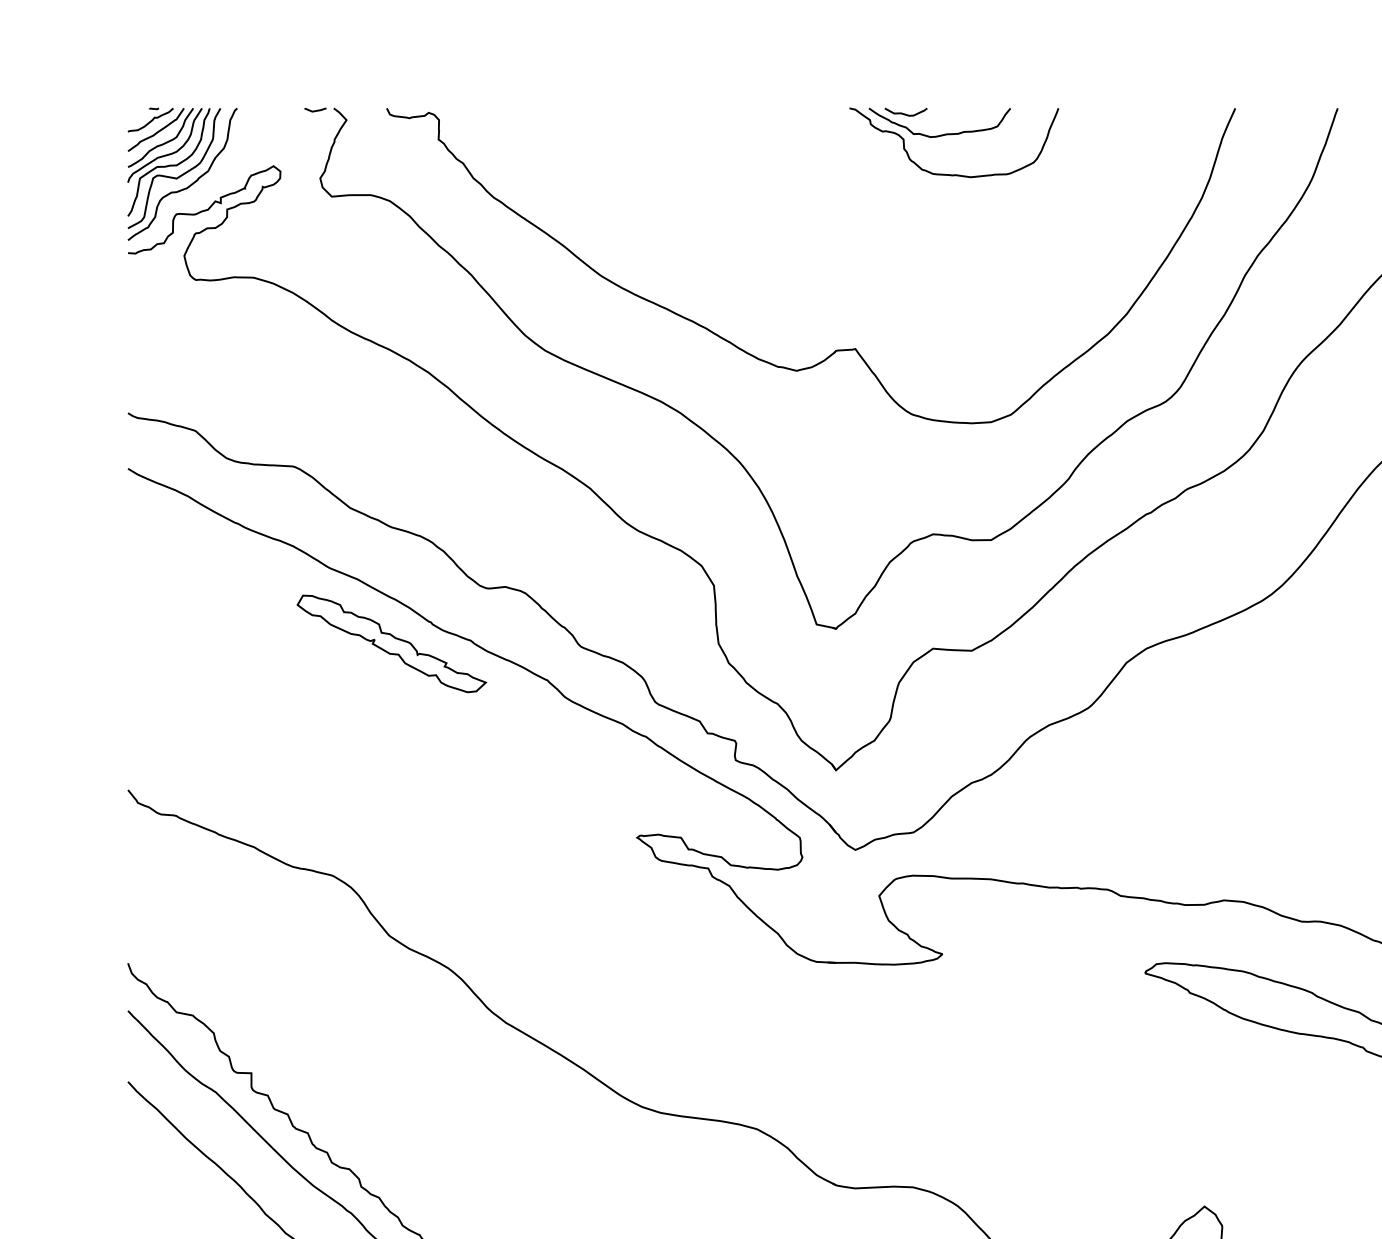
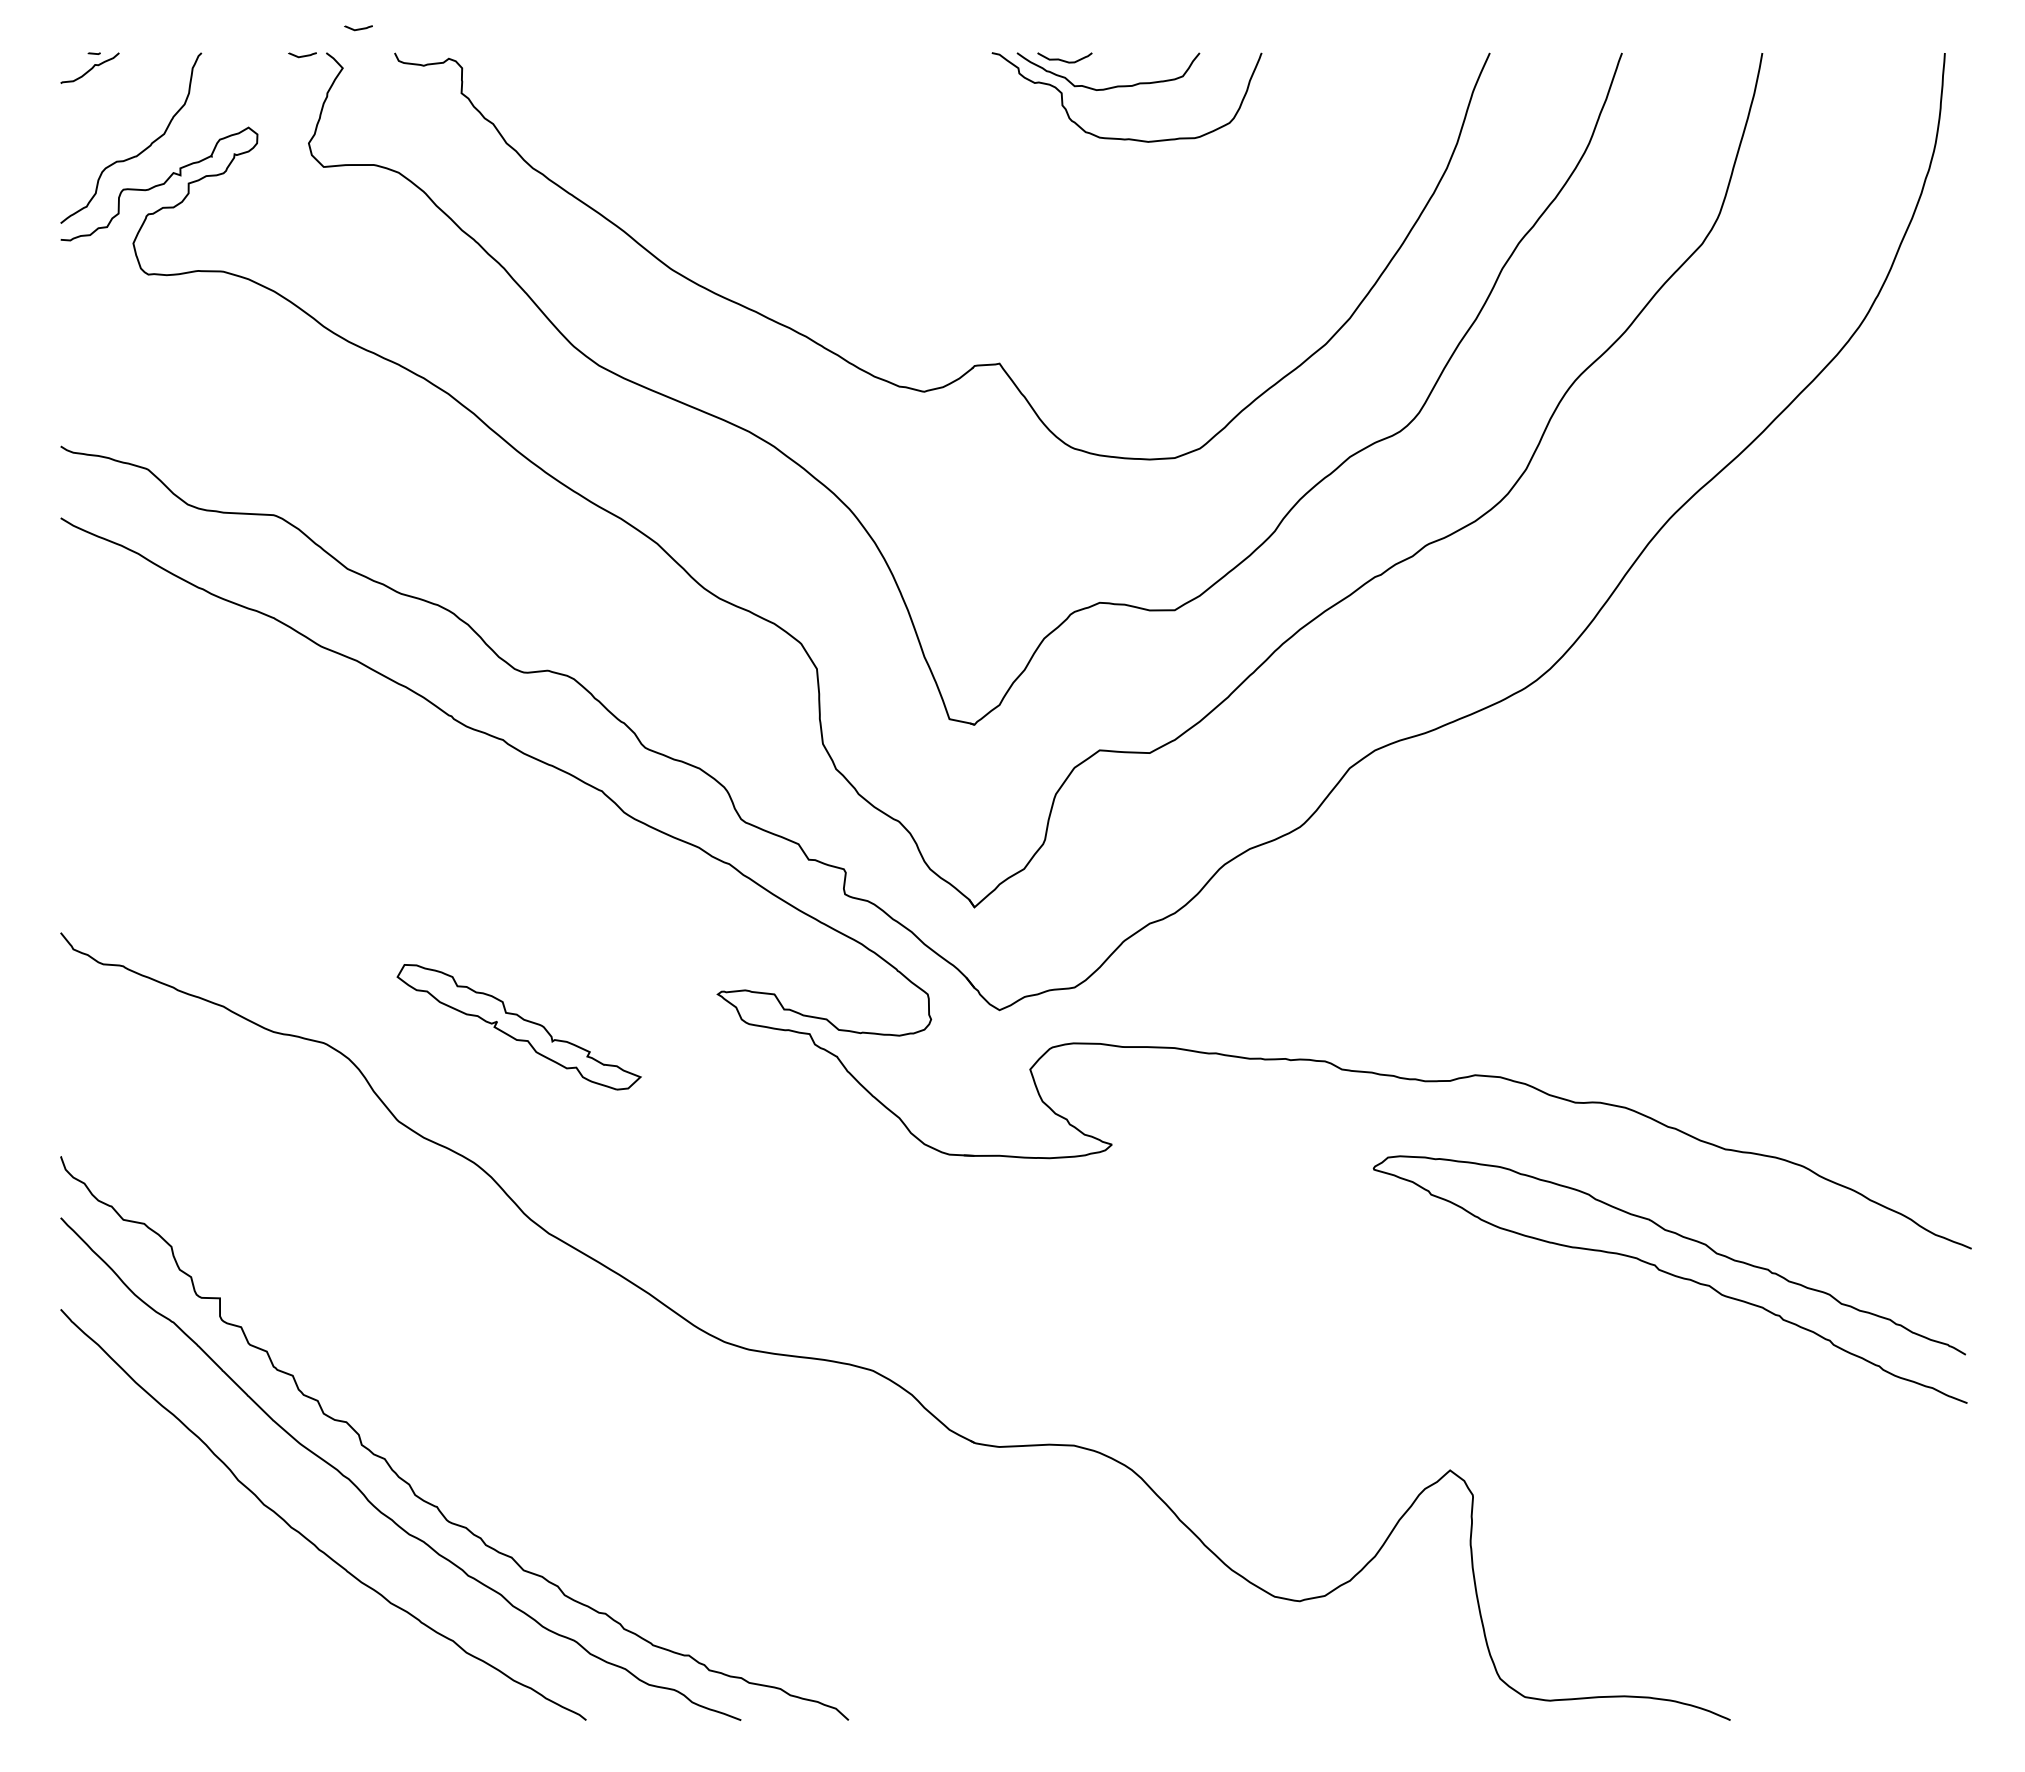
curve: (358, 89) -> (358, 28), added
part: (174, 168) -> (120, 130), removed
part: (391, 644) -> (518, 1027), moved

